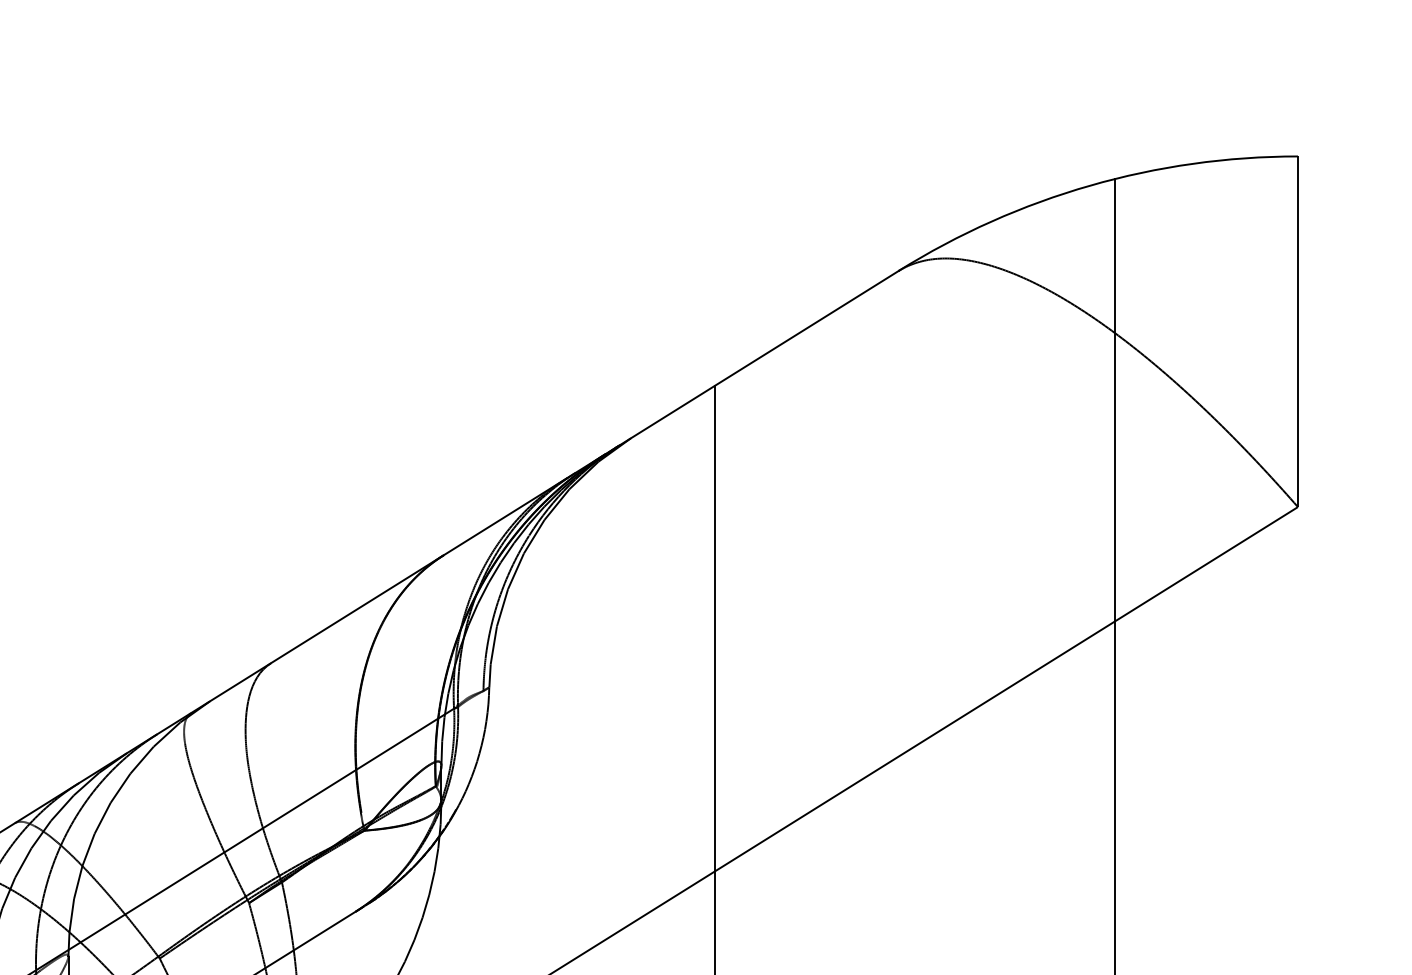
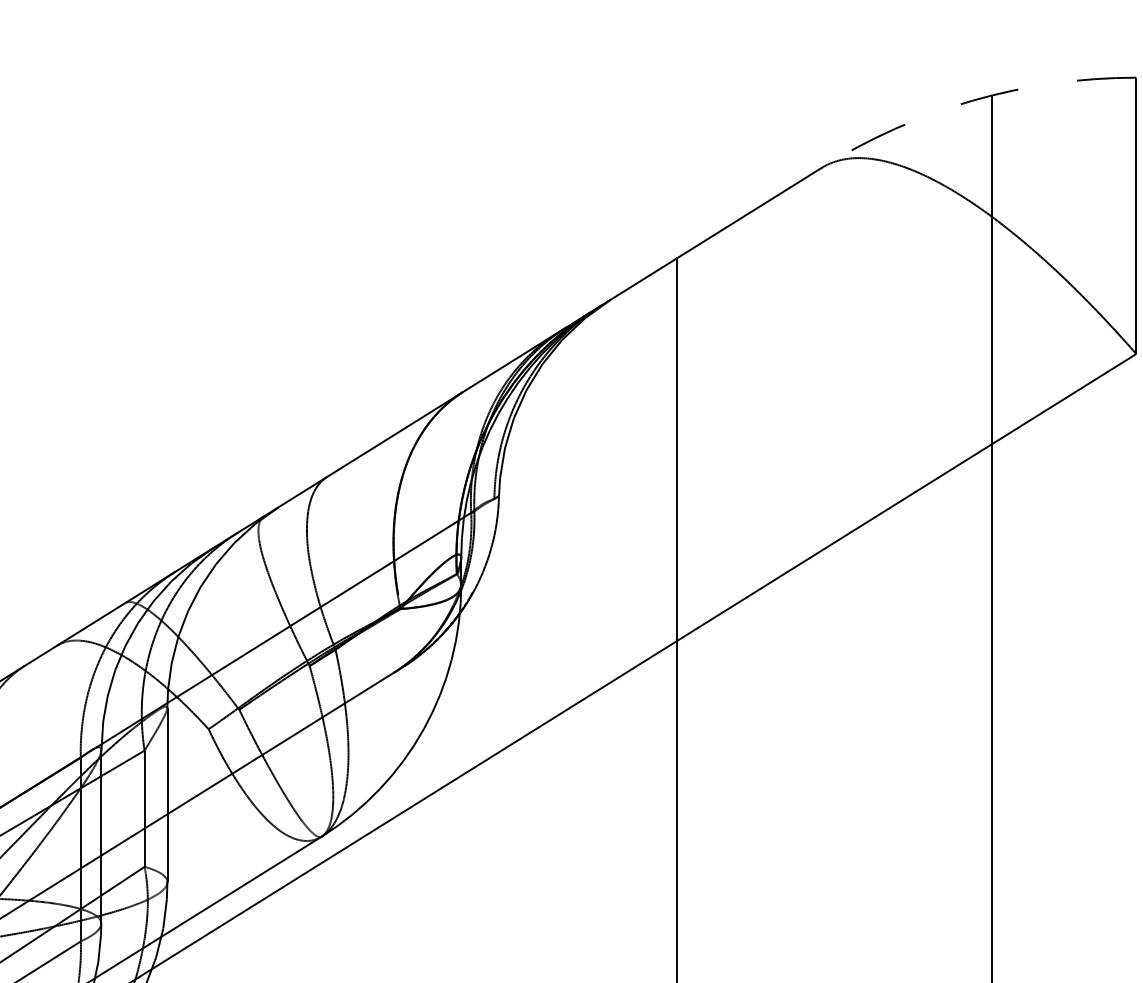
arc: (1090, 185) -> (972, 100), solid -> dashed

